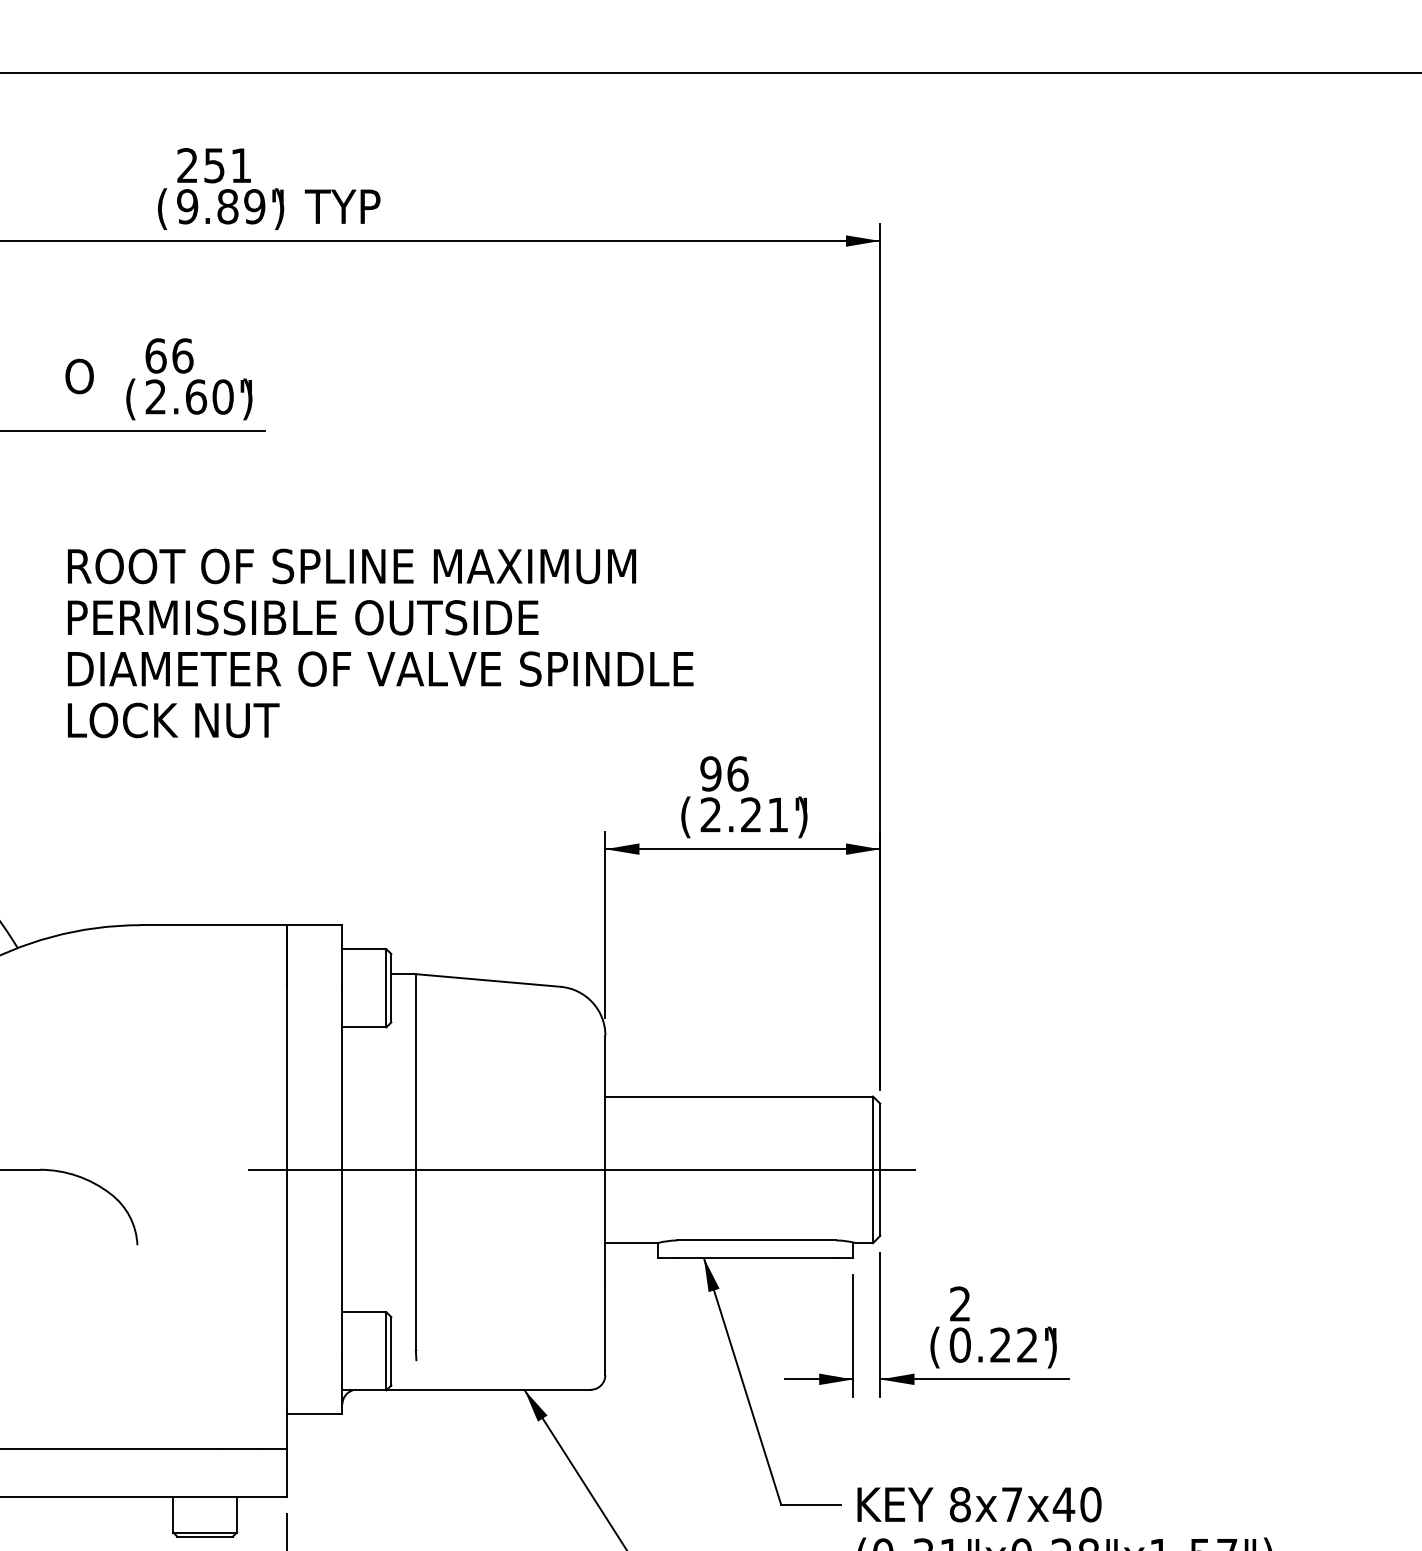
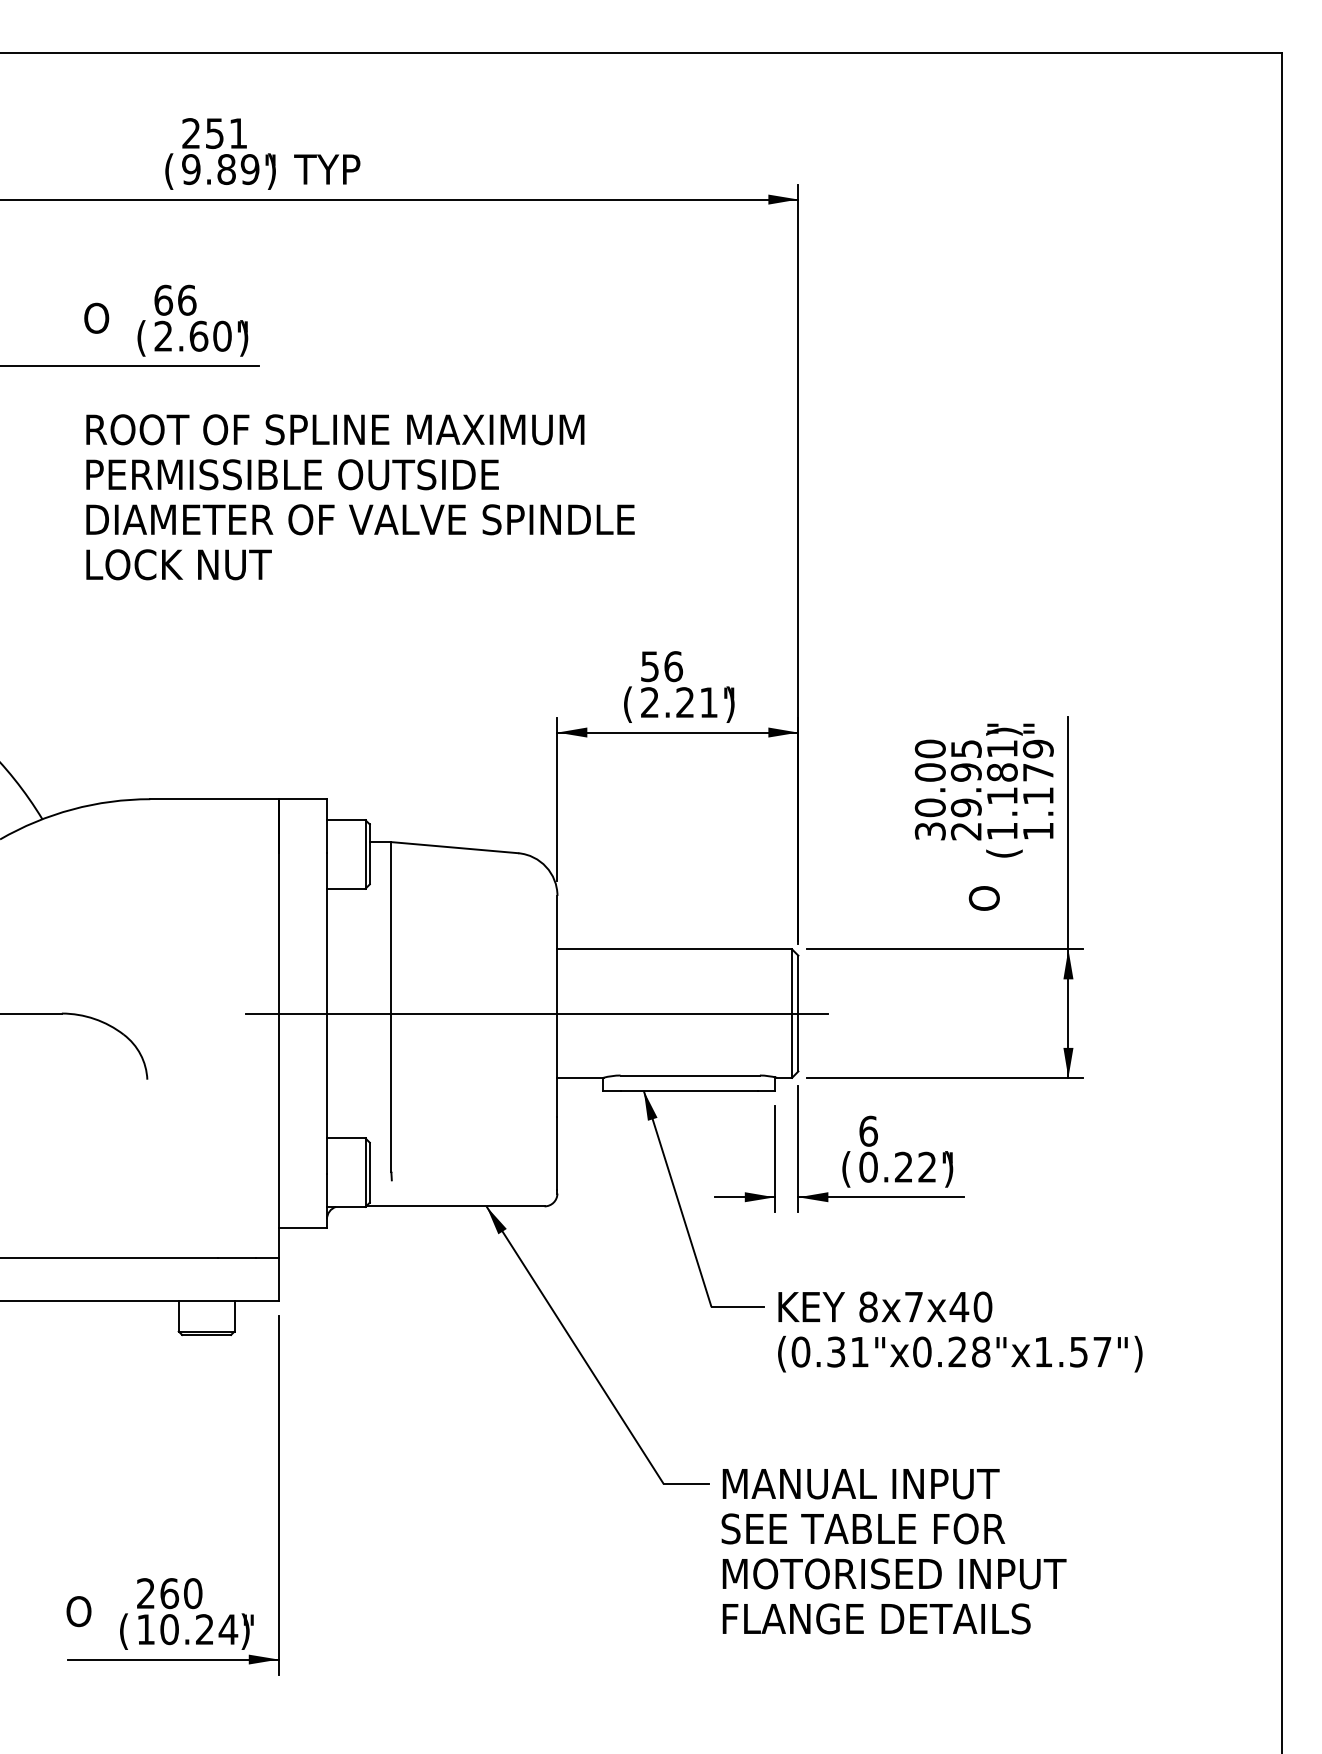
text: (380, 643) -> (360, 497), moved
text: (710, 773) -> (649, 666), 96 -> 56
part: (1074, 1038) -> (968, 898), added
text: (960, 1303) -> (868, 1130), 2 -> 6

